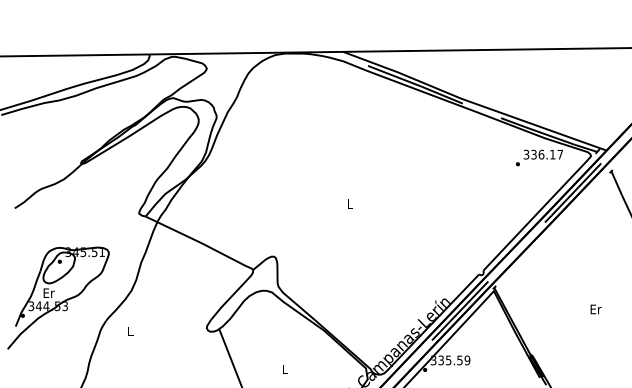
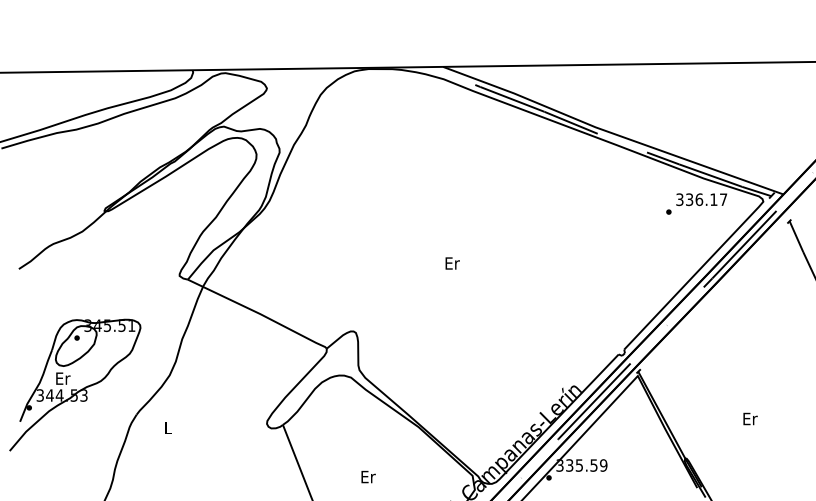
text: (350, 203) -> (452, 262), L -> Er
text: (595, 309) -> (749, 419), moved
text: (285, 369) -> (368, 477), L -> Er

